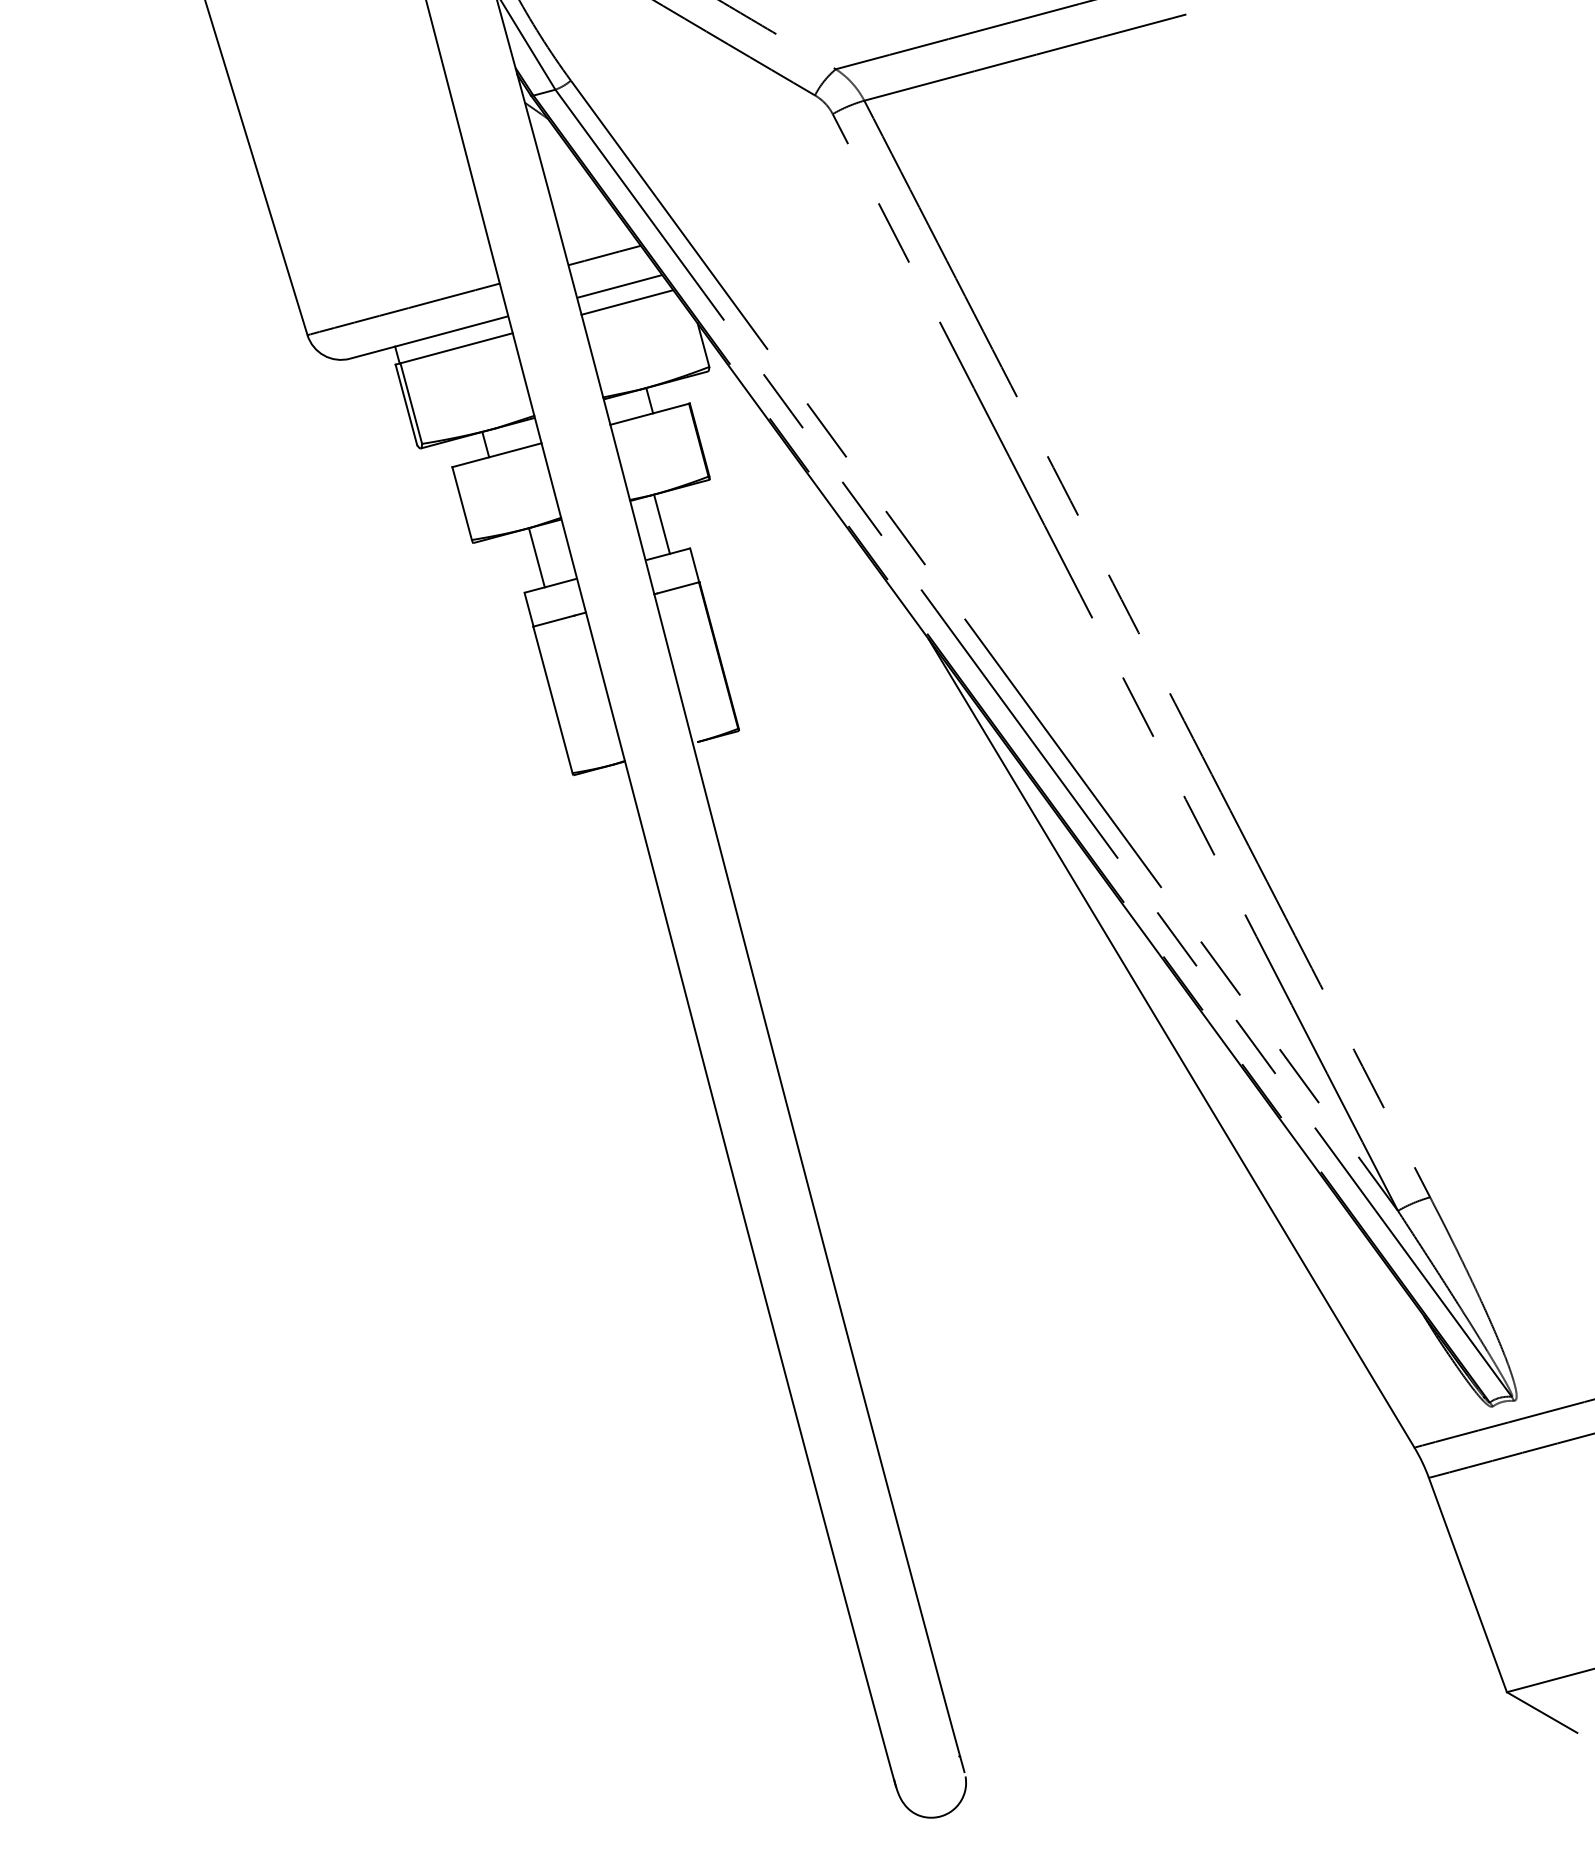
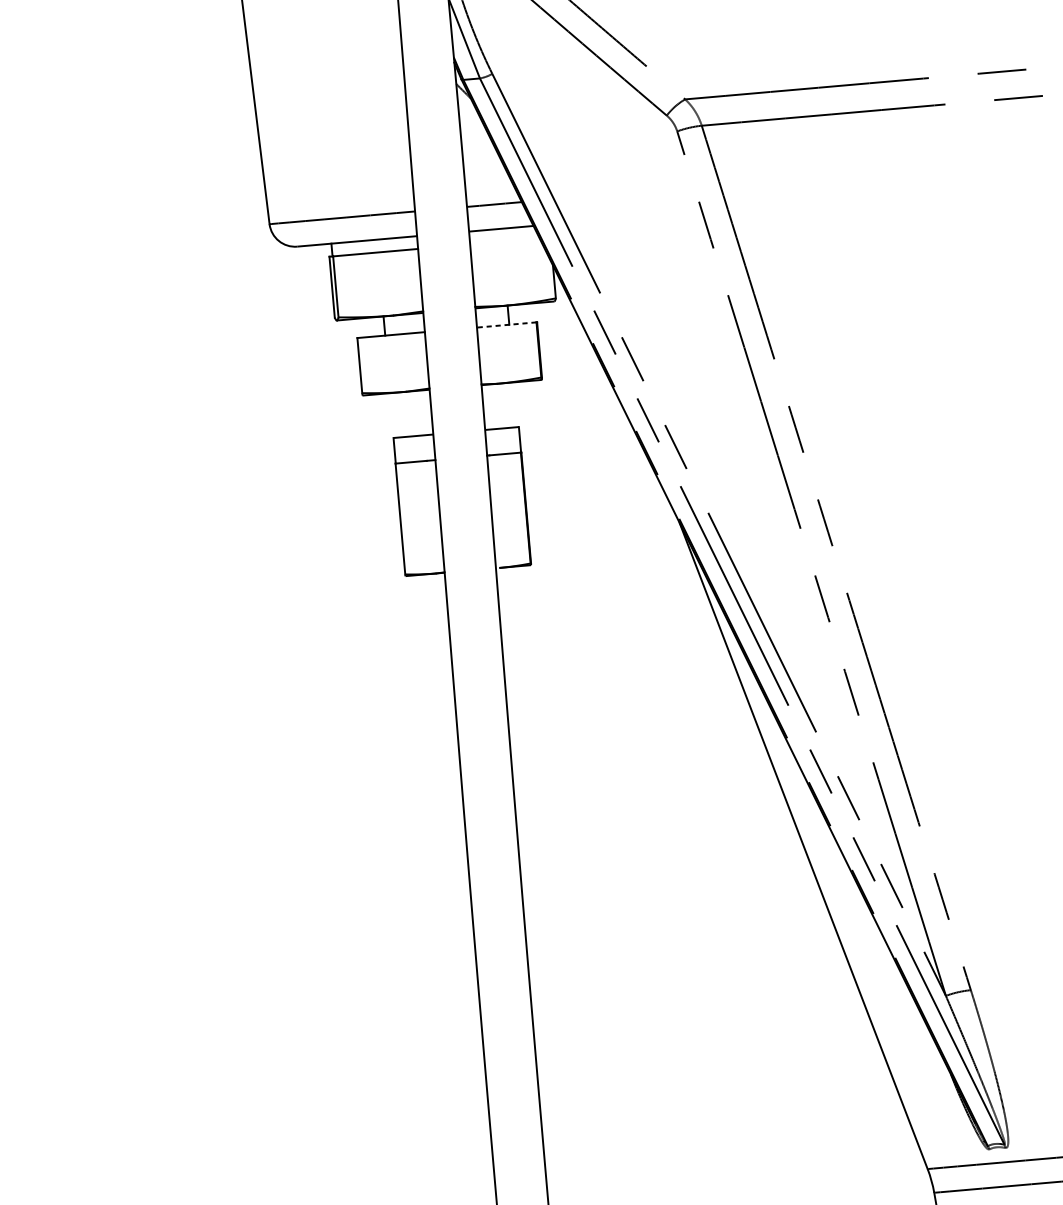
line: (627, 302) -> (504, 241), removed
line: (649, 414) -> (506, 325), solid -> dashed
line: (661, 523) -> (501, 405), removed
line: (536, 557) -> (406, 414), removed

